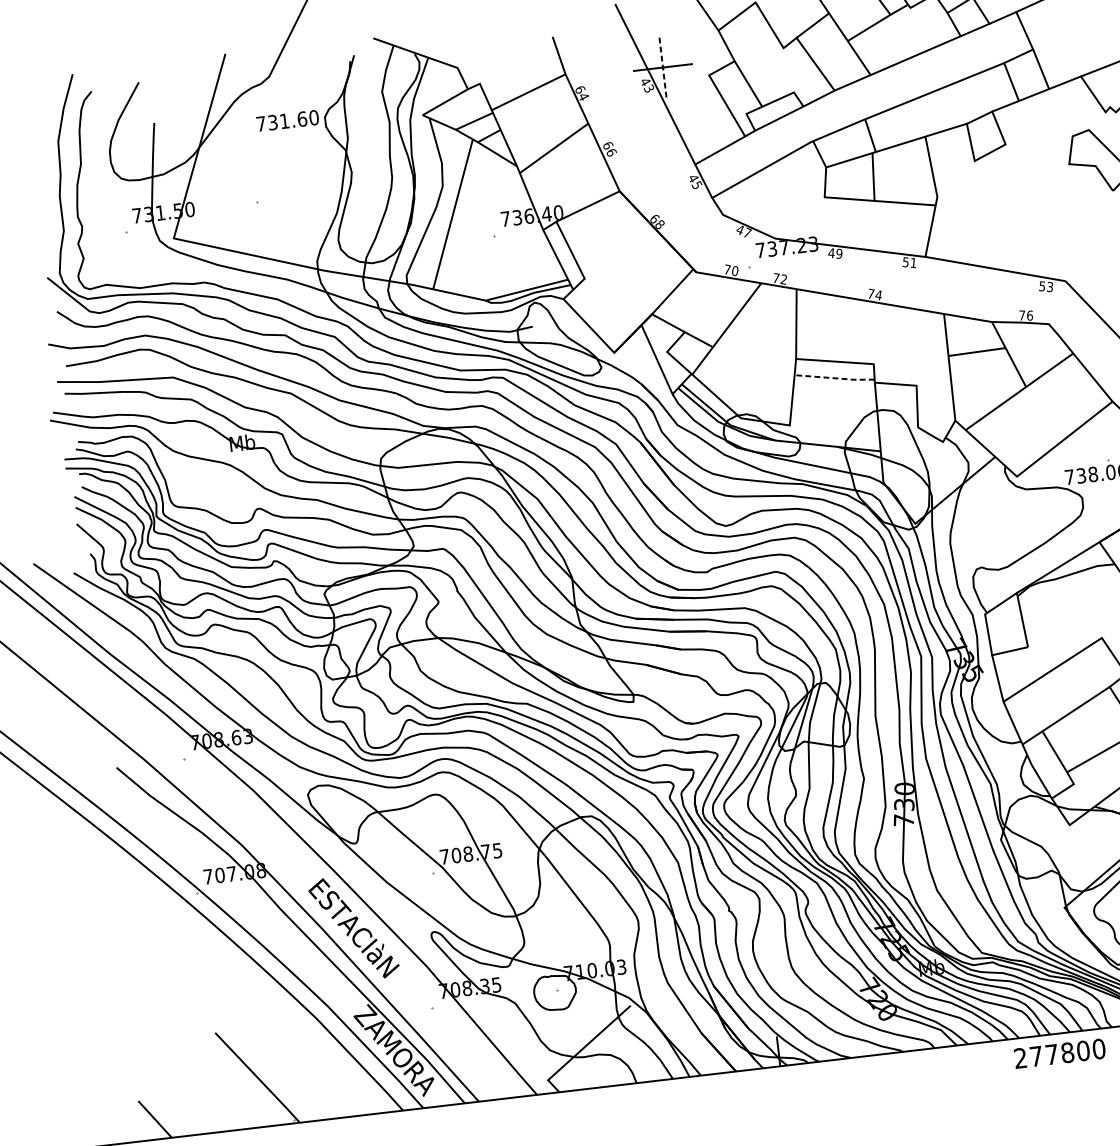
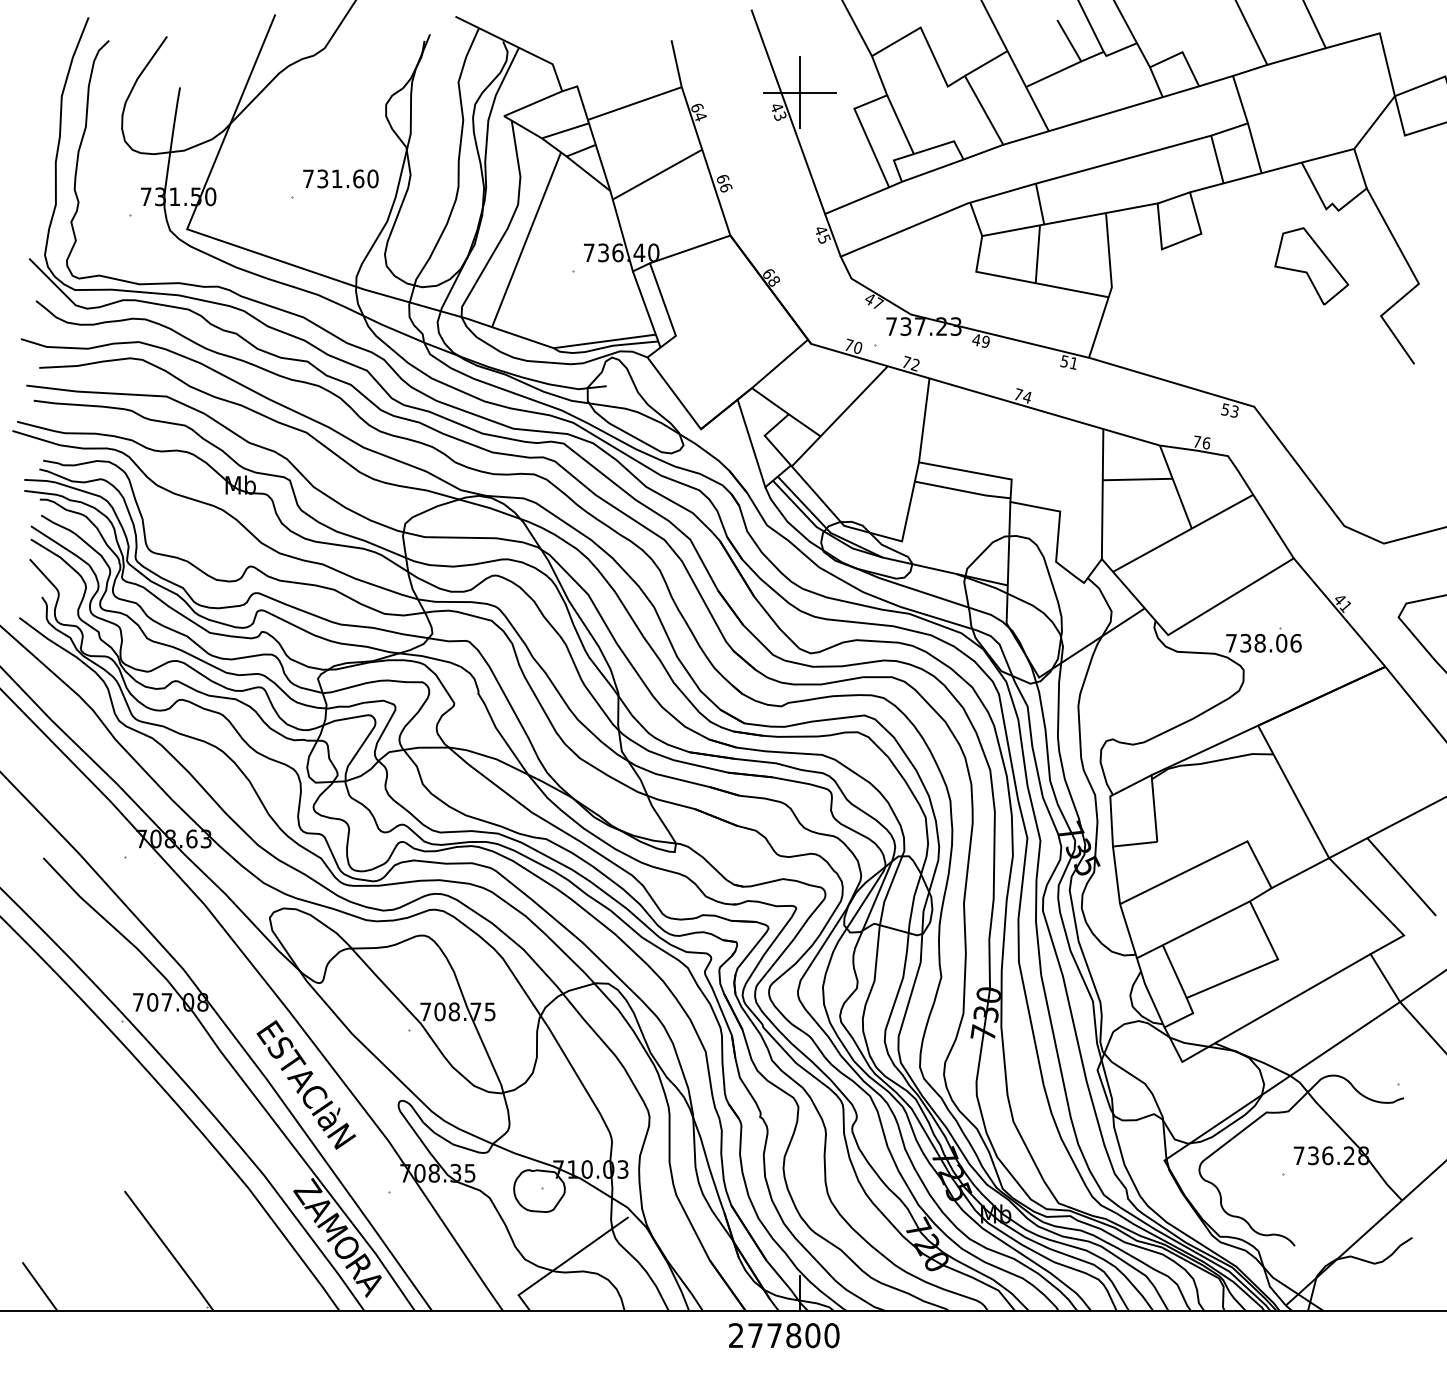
line: (662, 67) -> (799, 92), dashed -> solid
text: (287, 120) -> (340, 178), moved
line: (834, 377) -> (962, 490), dashed -> solid
text: (1060, 1053) -> (784, 1335), moved

